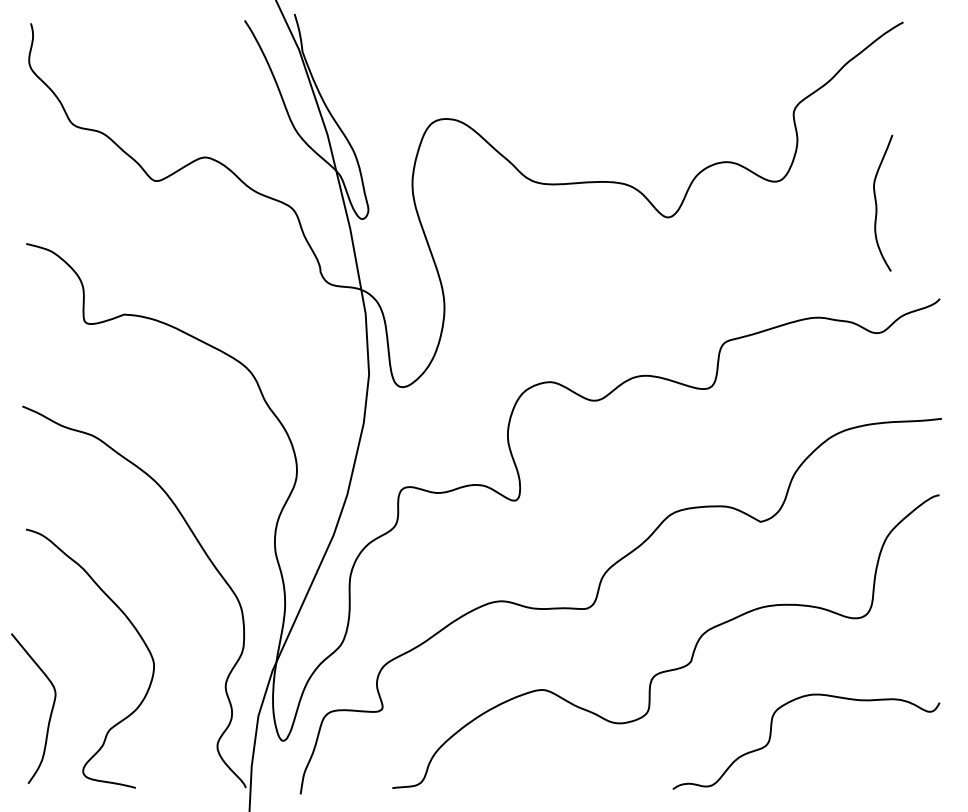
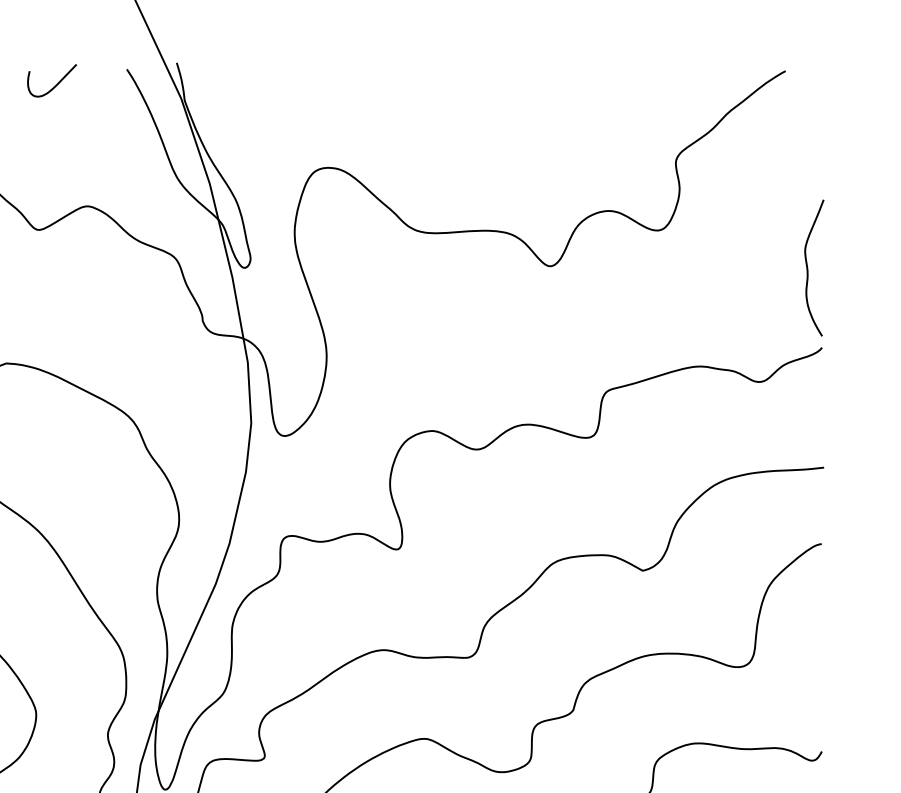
curve: (172, 36) -> (54, 85), added
curve: (877, 204) -> (808, 269), moved

